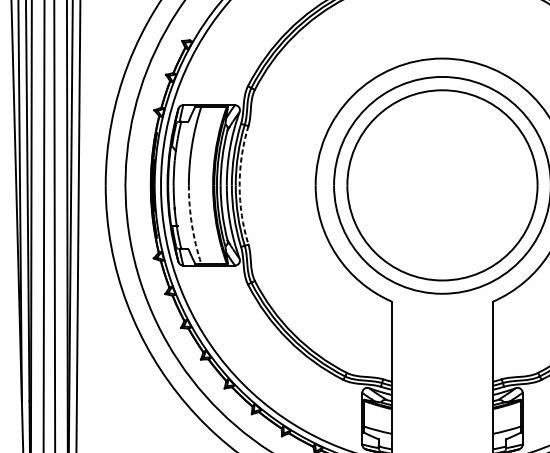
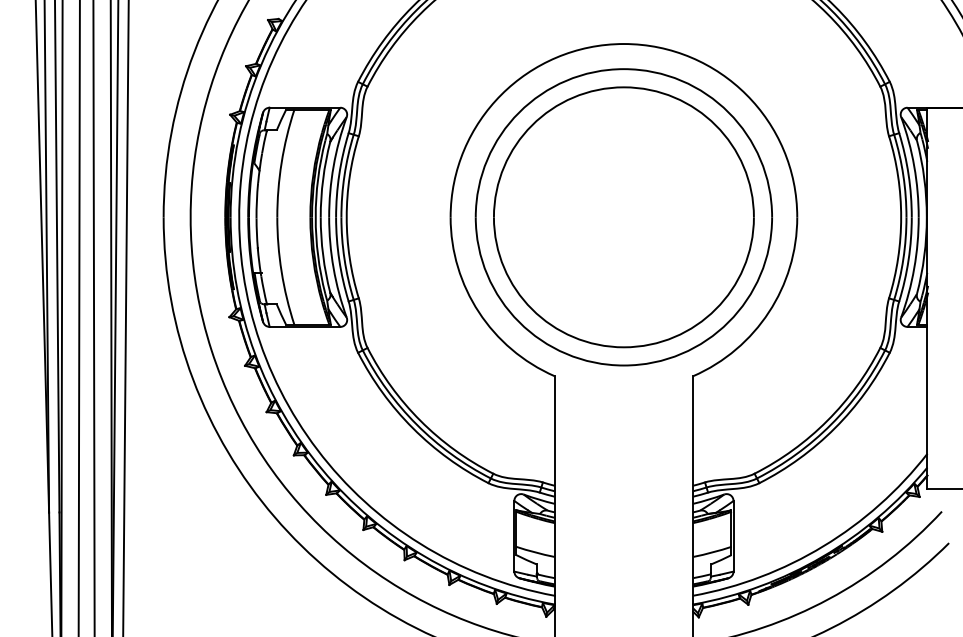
arc: (239, 185) -> (346, 217), dashed -> solid
arc: (191, 225) -> (281, 271), dashed -> solid

